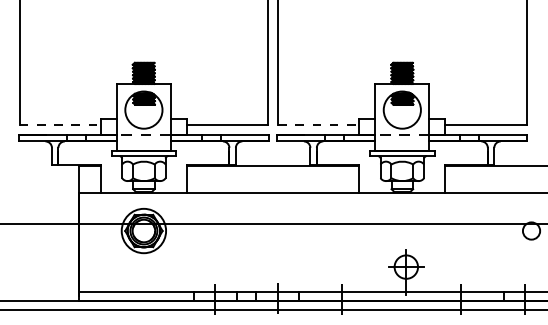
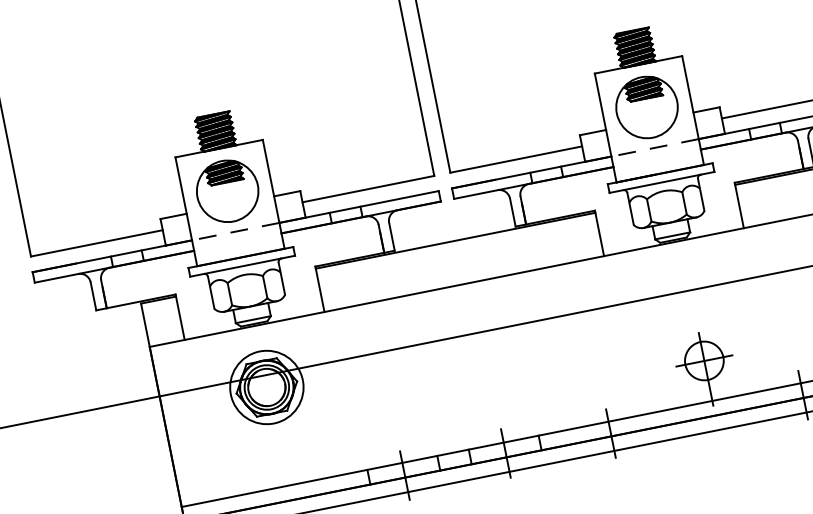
line: (60, 125) -> (97, 243), dashed -> solid
line: (318, 125) -> (515, 159), dashed -> solid

